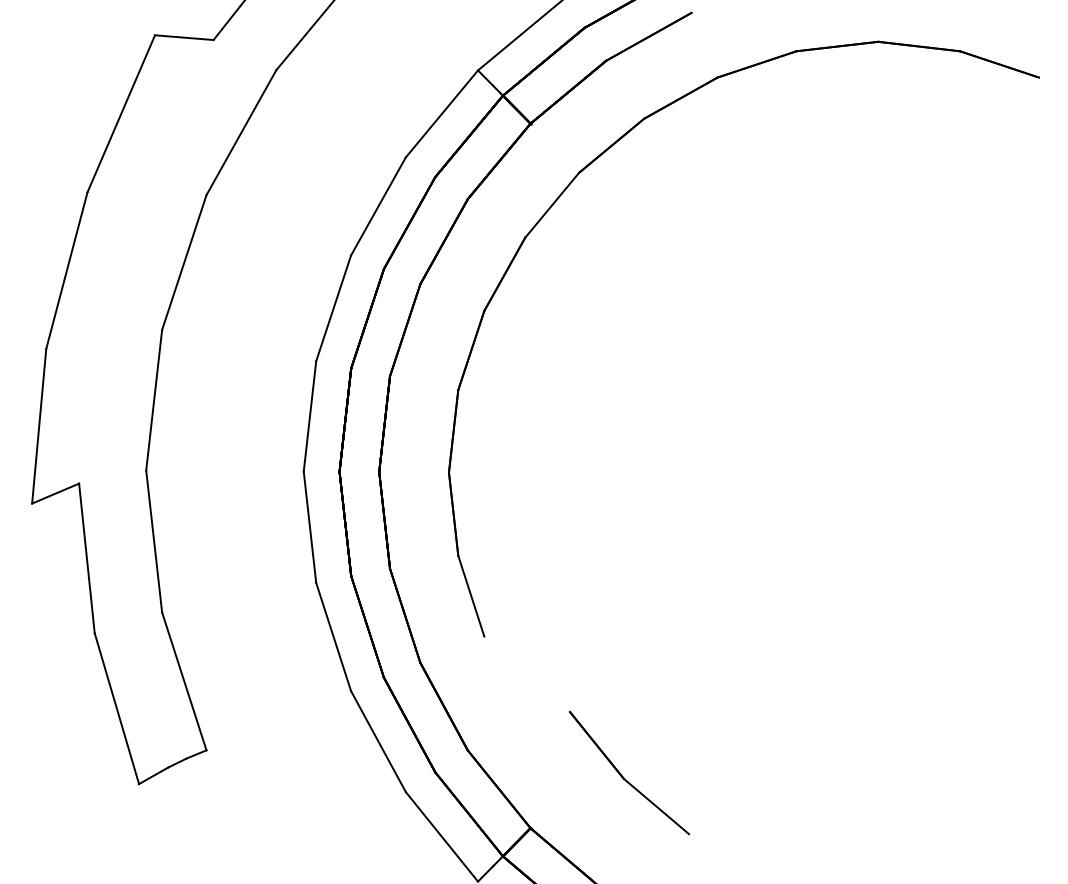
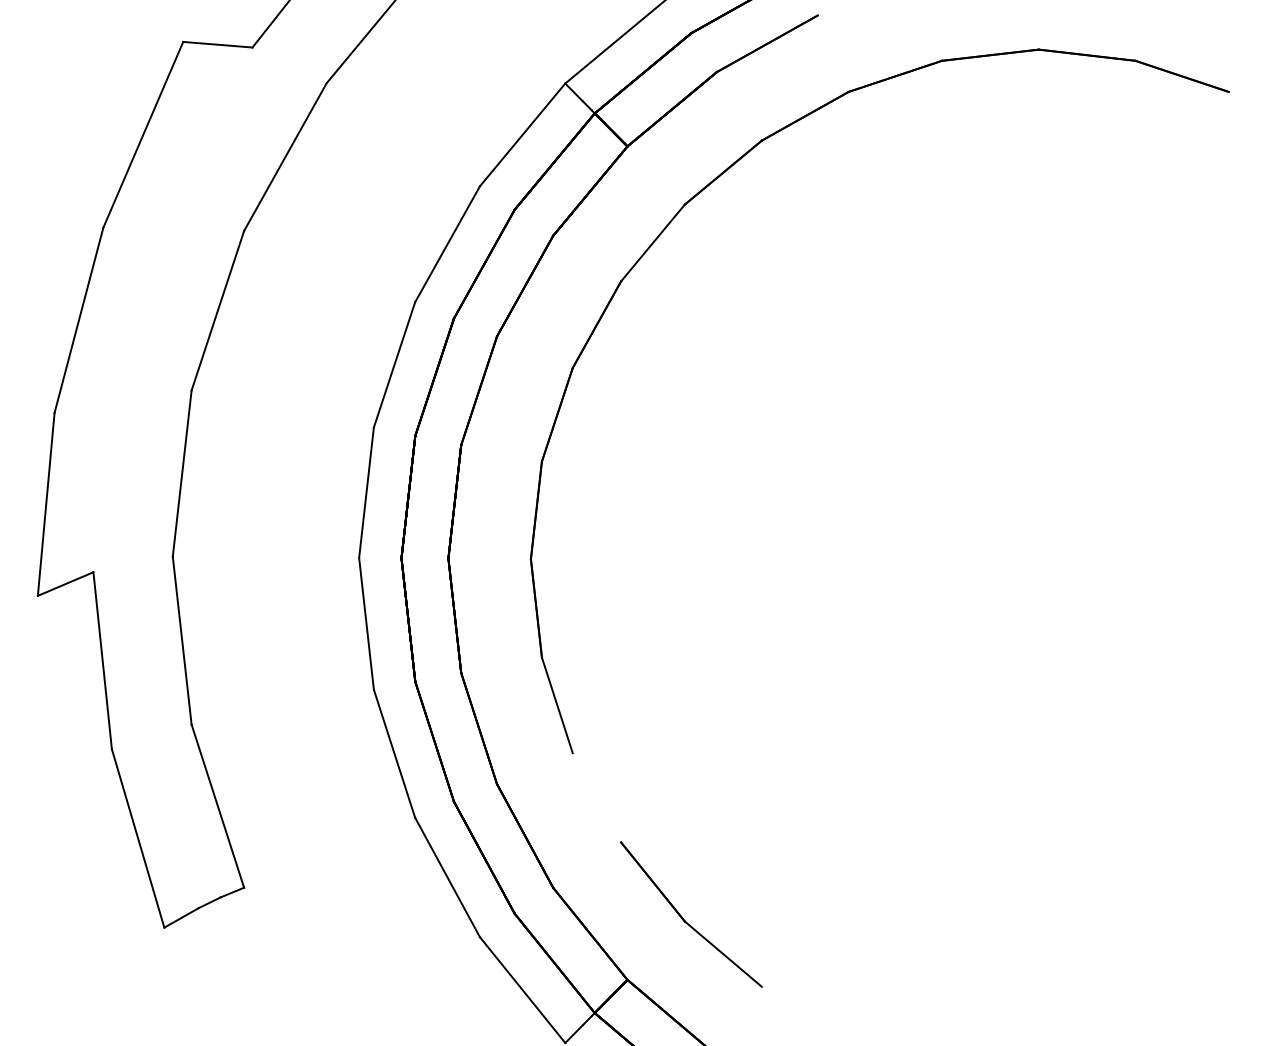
part: (624, 778) -> (685, 920), moved

